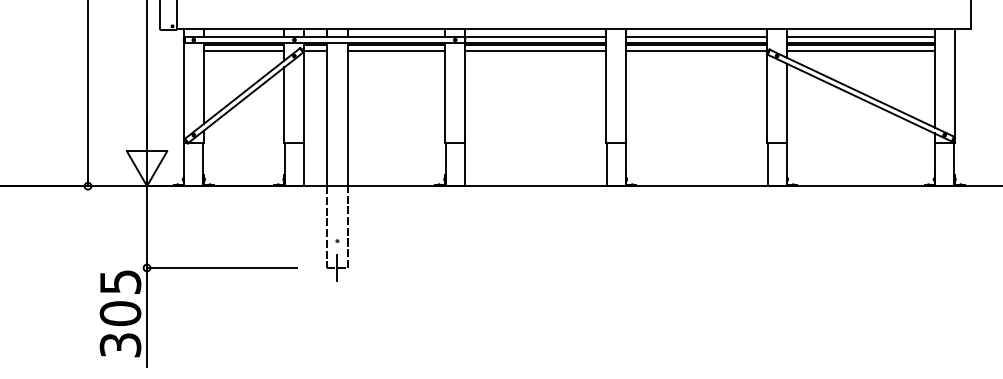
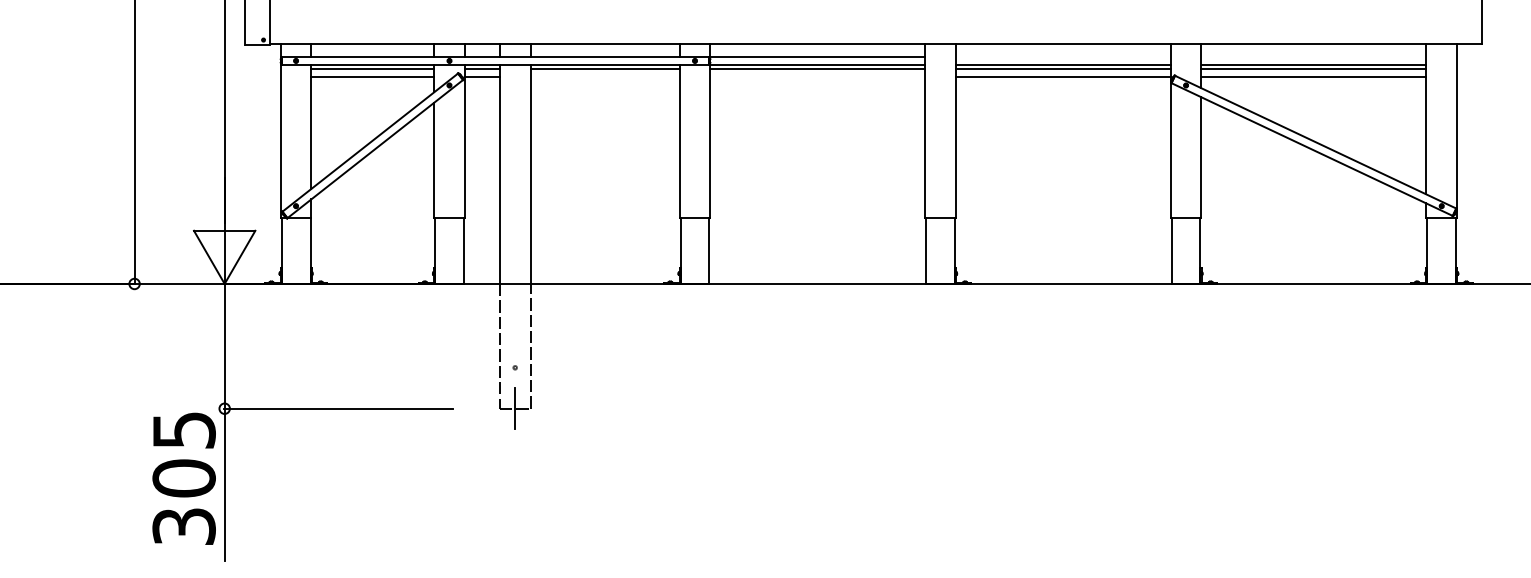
line: (696, 37) -> (1063, 57), removed
line: (860, 37) -> (1313, 57), removed
line: (396, 50) -> (605, 76), removed
line: (535, 50) -> (817, 76), removed

